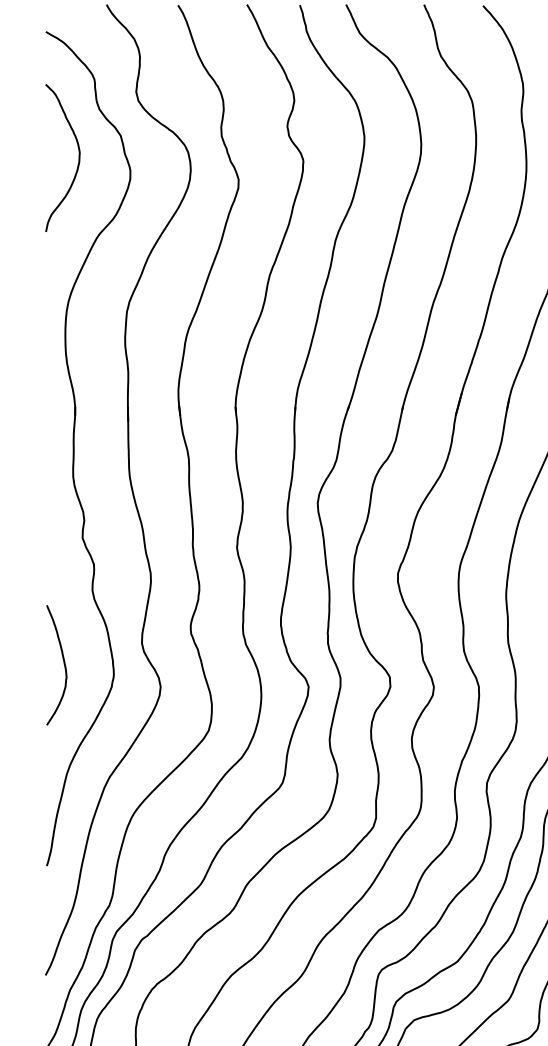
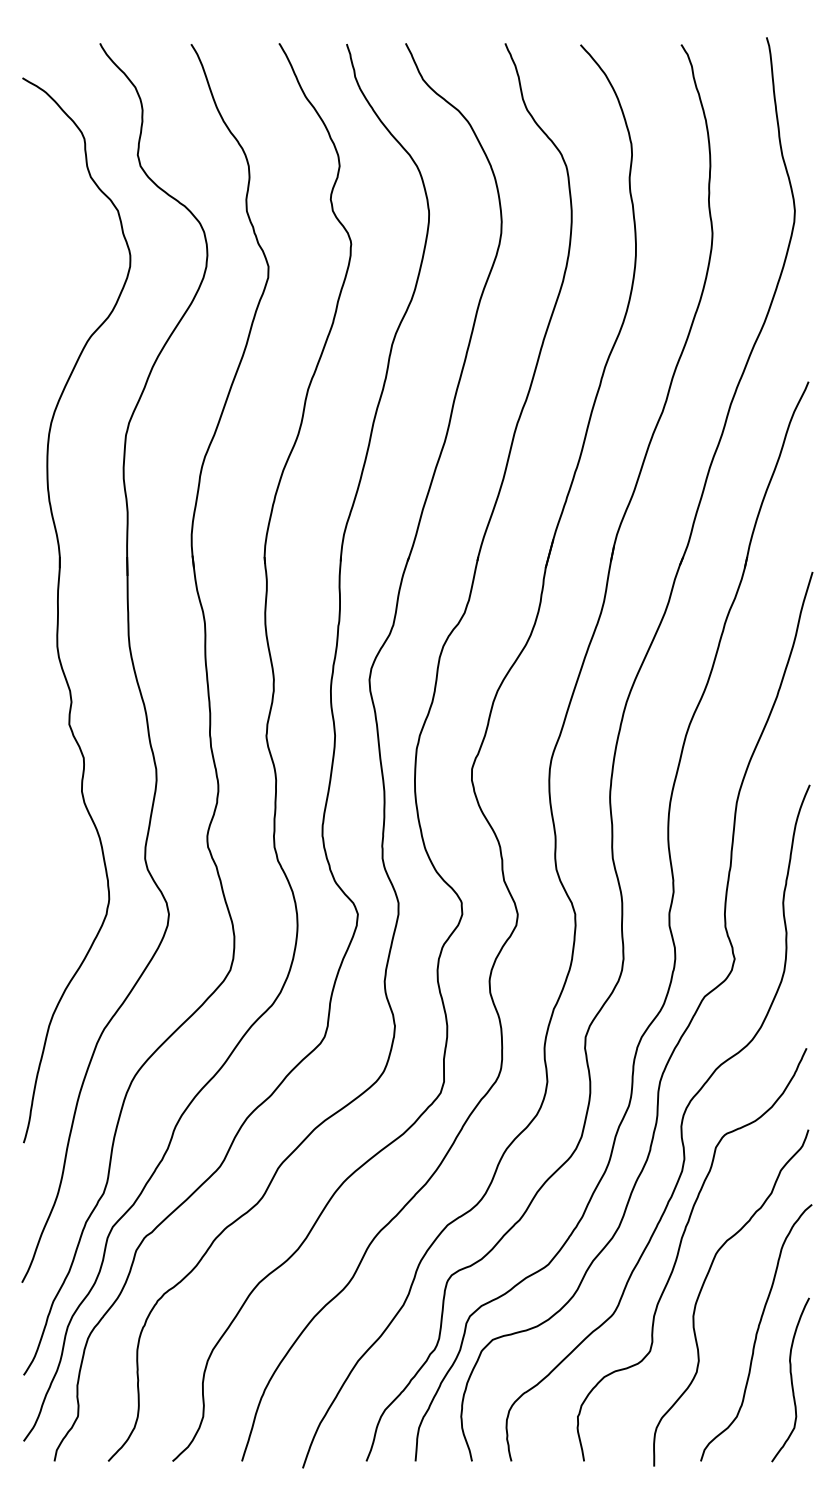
curve: (78, 158) -> (64, 239), removed
curve: (63, 665) -> (45, 886), removed

